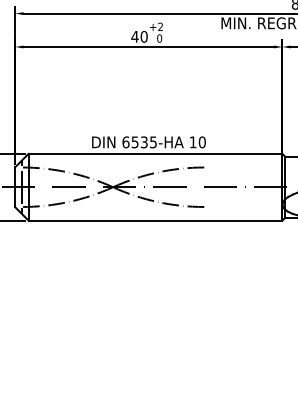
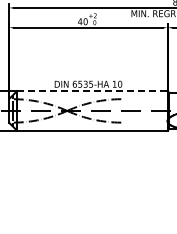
line: (155, 154) -> (92, 91), solid -> dashed

